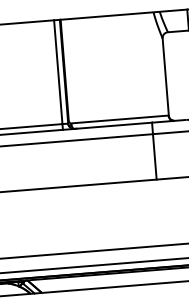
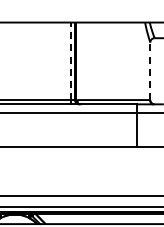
line: (57, 72) -> (70, 61), solid -> dashed
line: (166, 77) -> (150, 71), solid -> dashed

